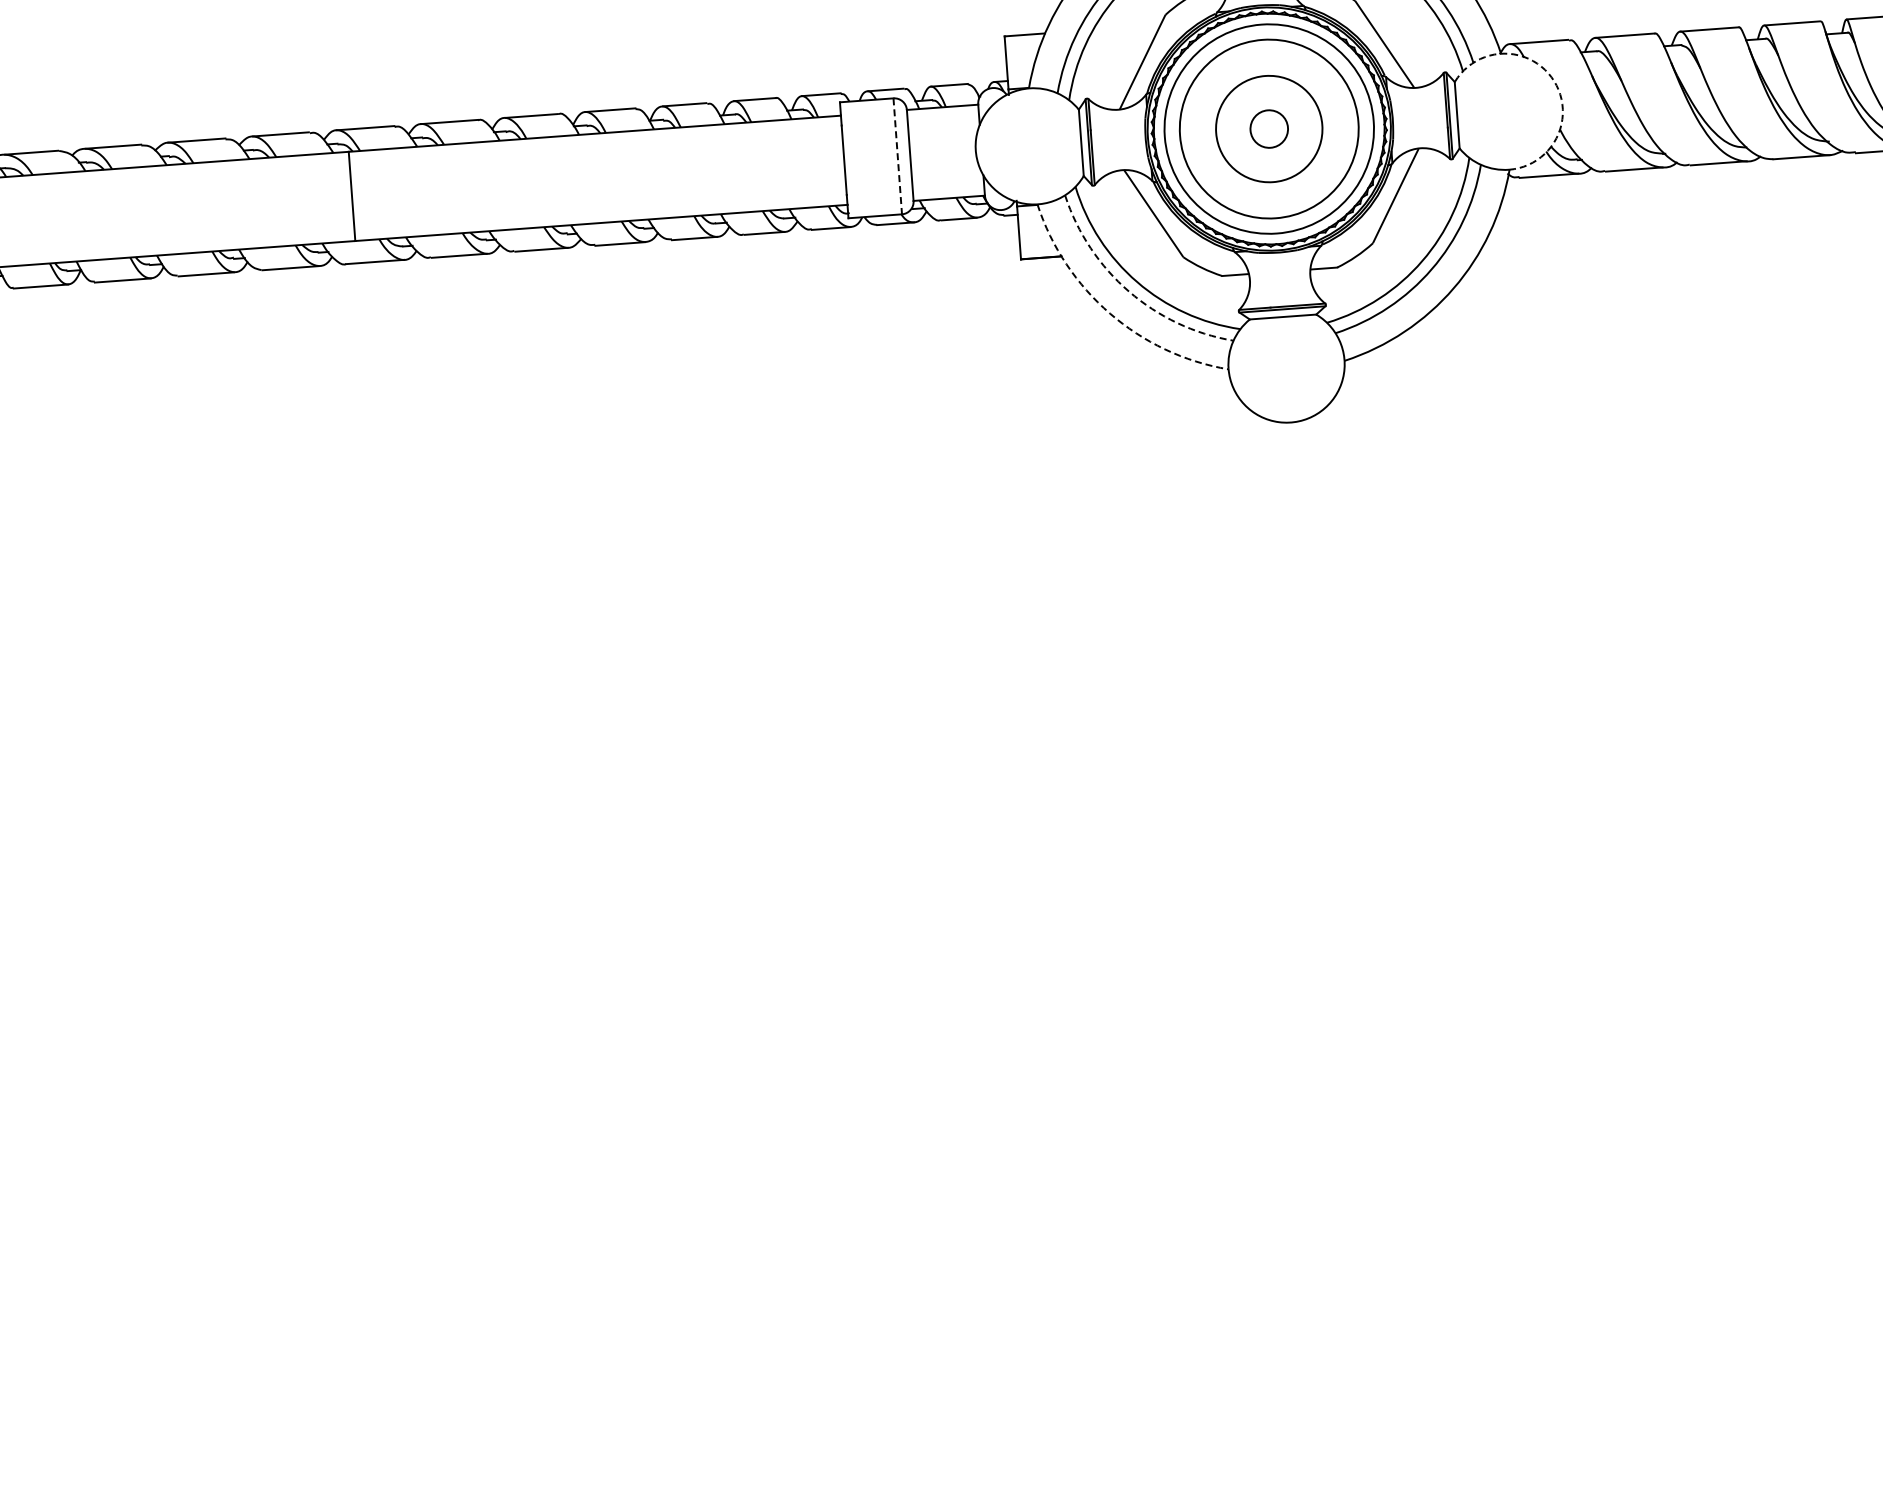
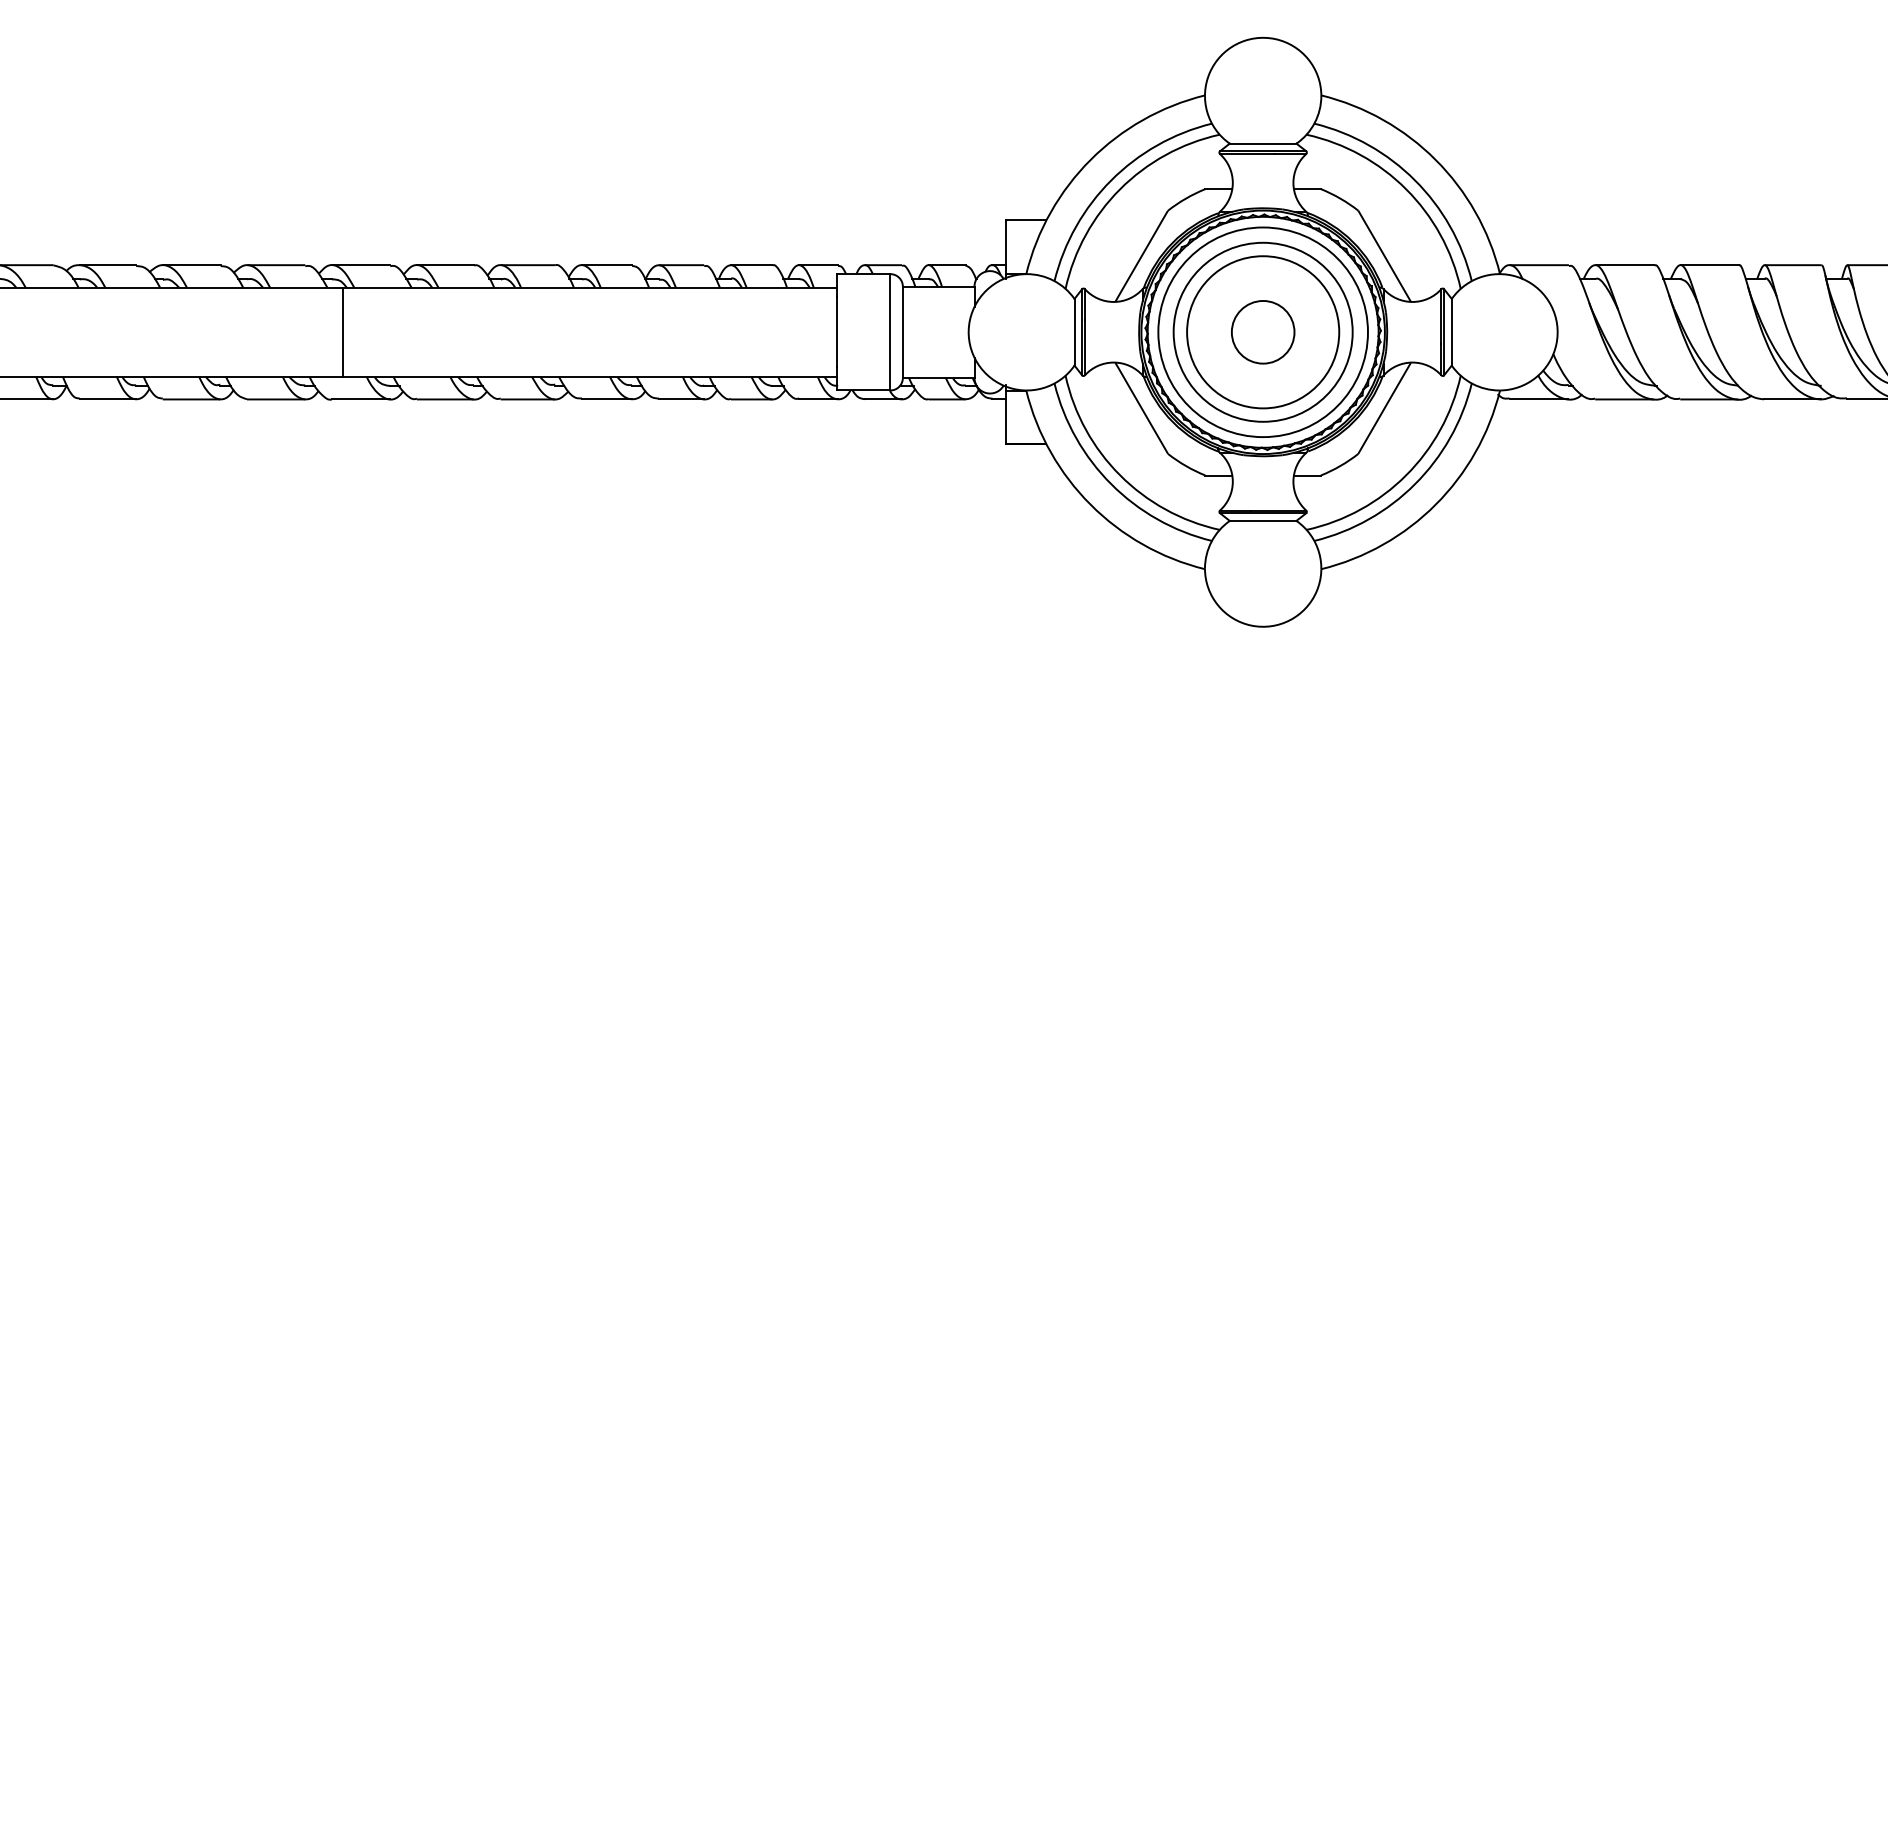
arc: (1554, 81) -> (1551, 305), dashed -> solid
circle: (1268, 128) -> (1262, 331), size x1.67
circle: (1269, 129) -> (1263, 332), size x1.43
line: (897, 156) -> (890, 332), dashed -> solid
arc: (1129, 291) -> (1111, 484), dashed -> solid
arc: (1109, 313) -> (1090, 504), dashed -> solid

